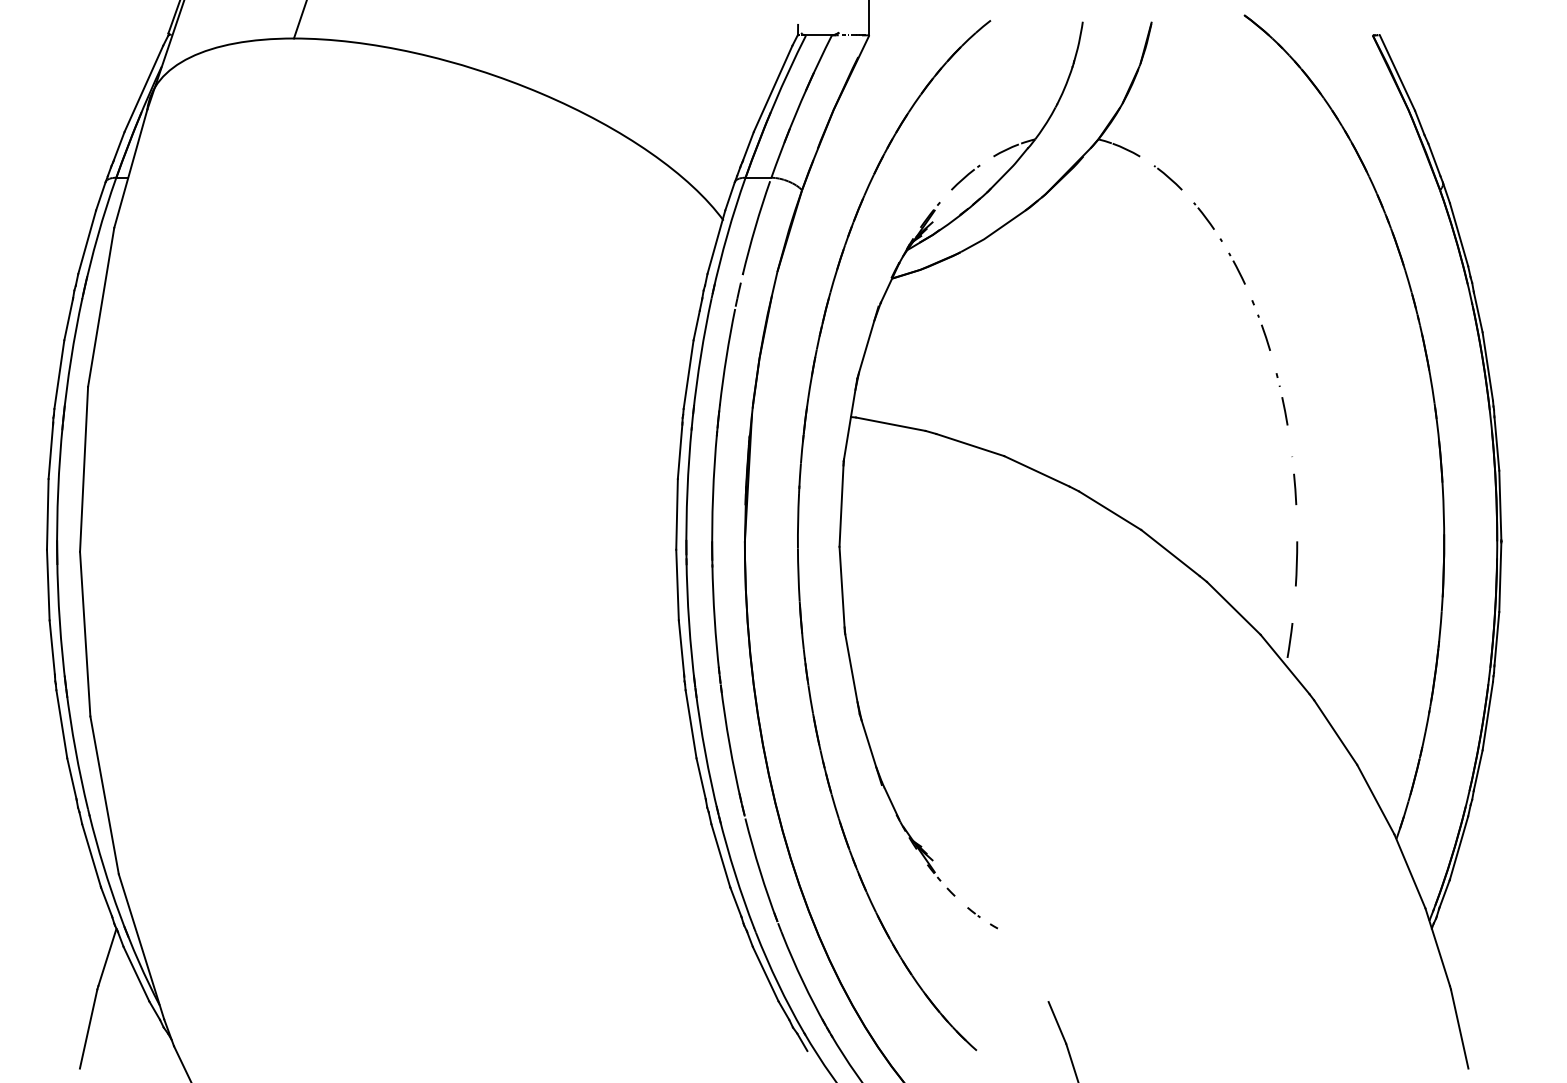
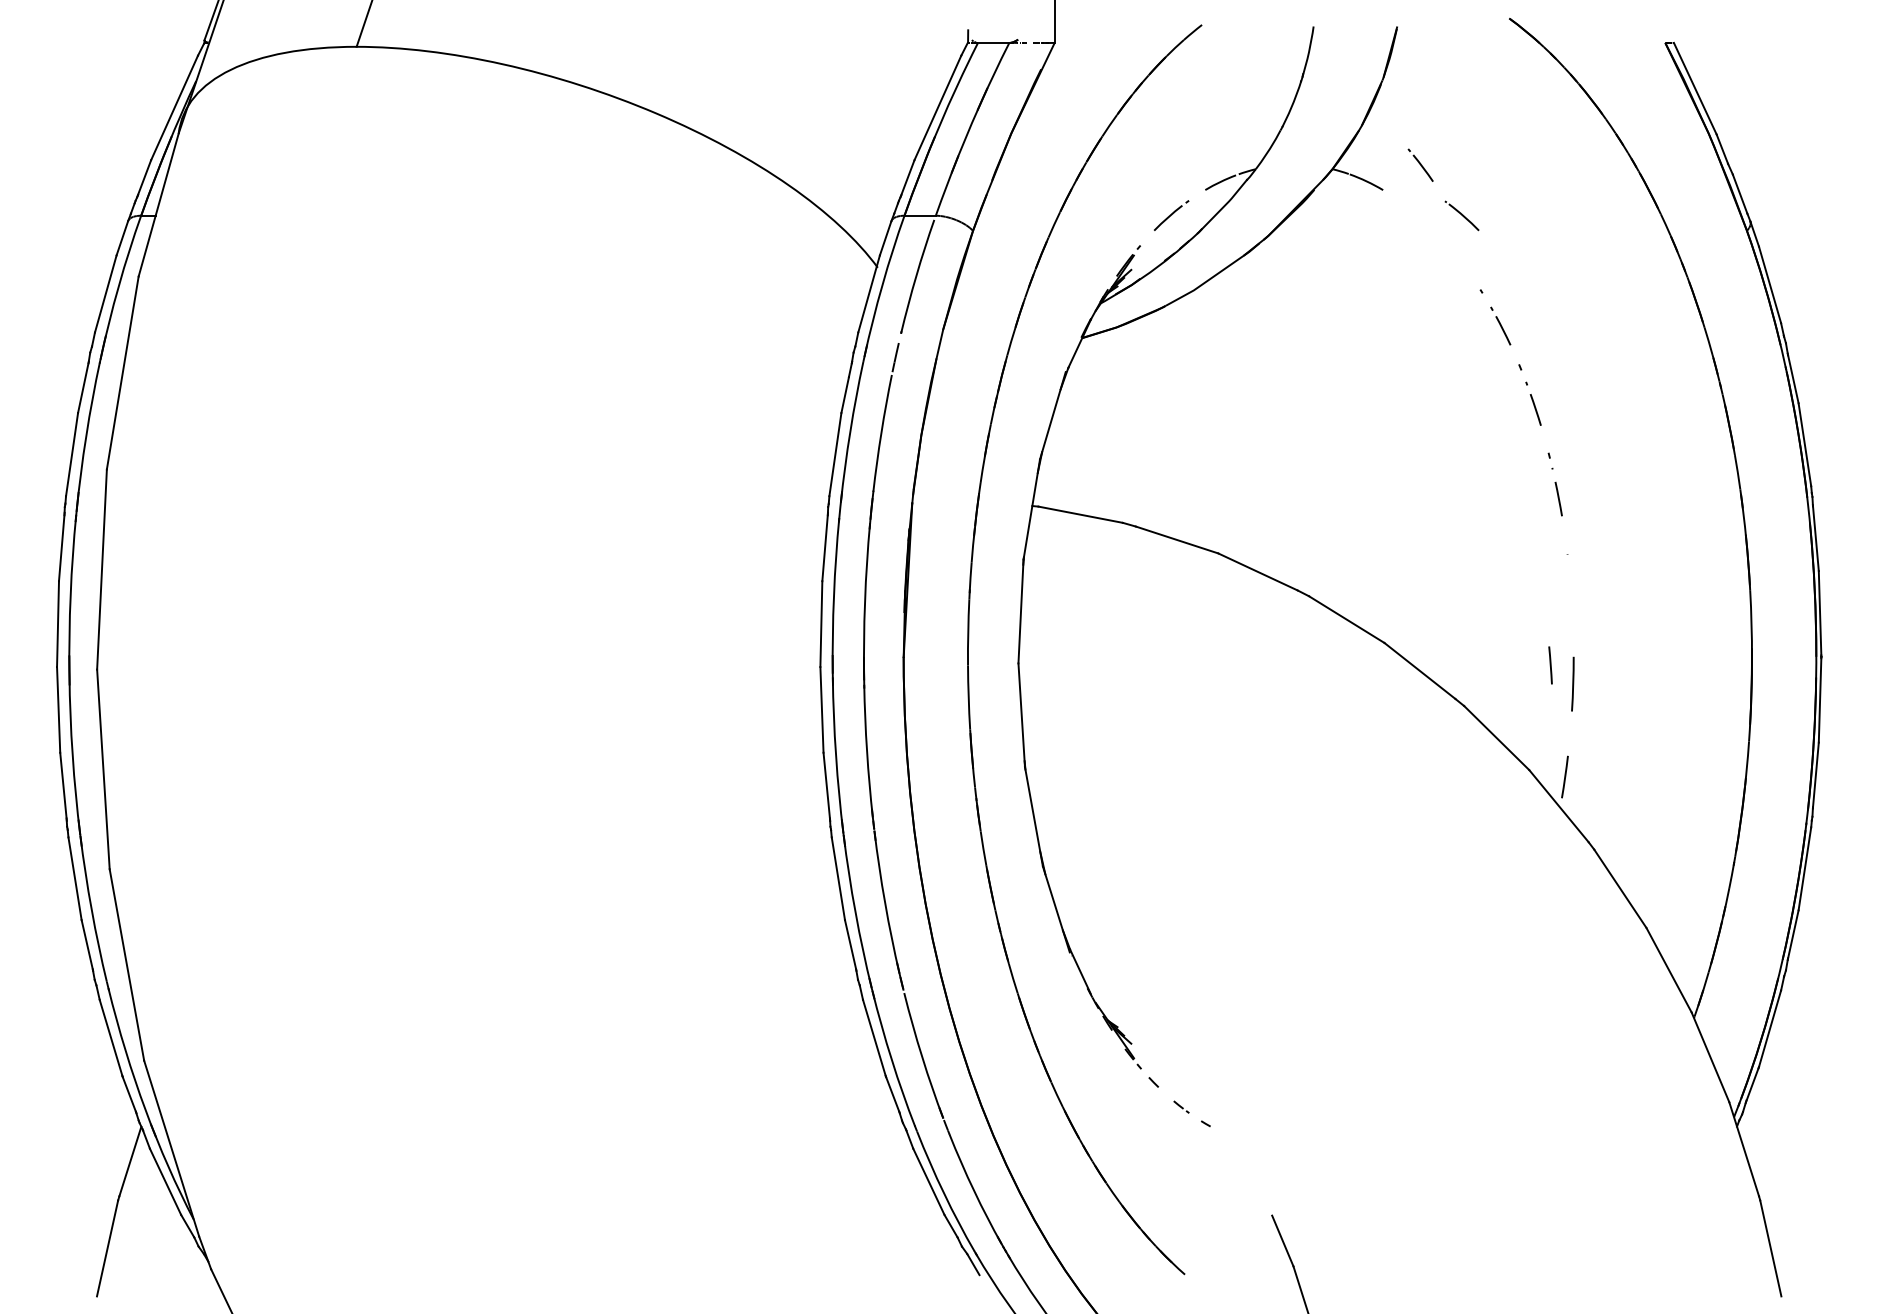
part: (1167, 177) -> (1461, 215), moved
line: (1203, 215) -> (1419, 164), moved
line: (1295, 489) -> (1550, 665), moved

